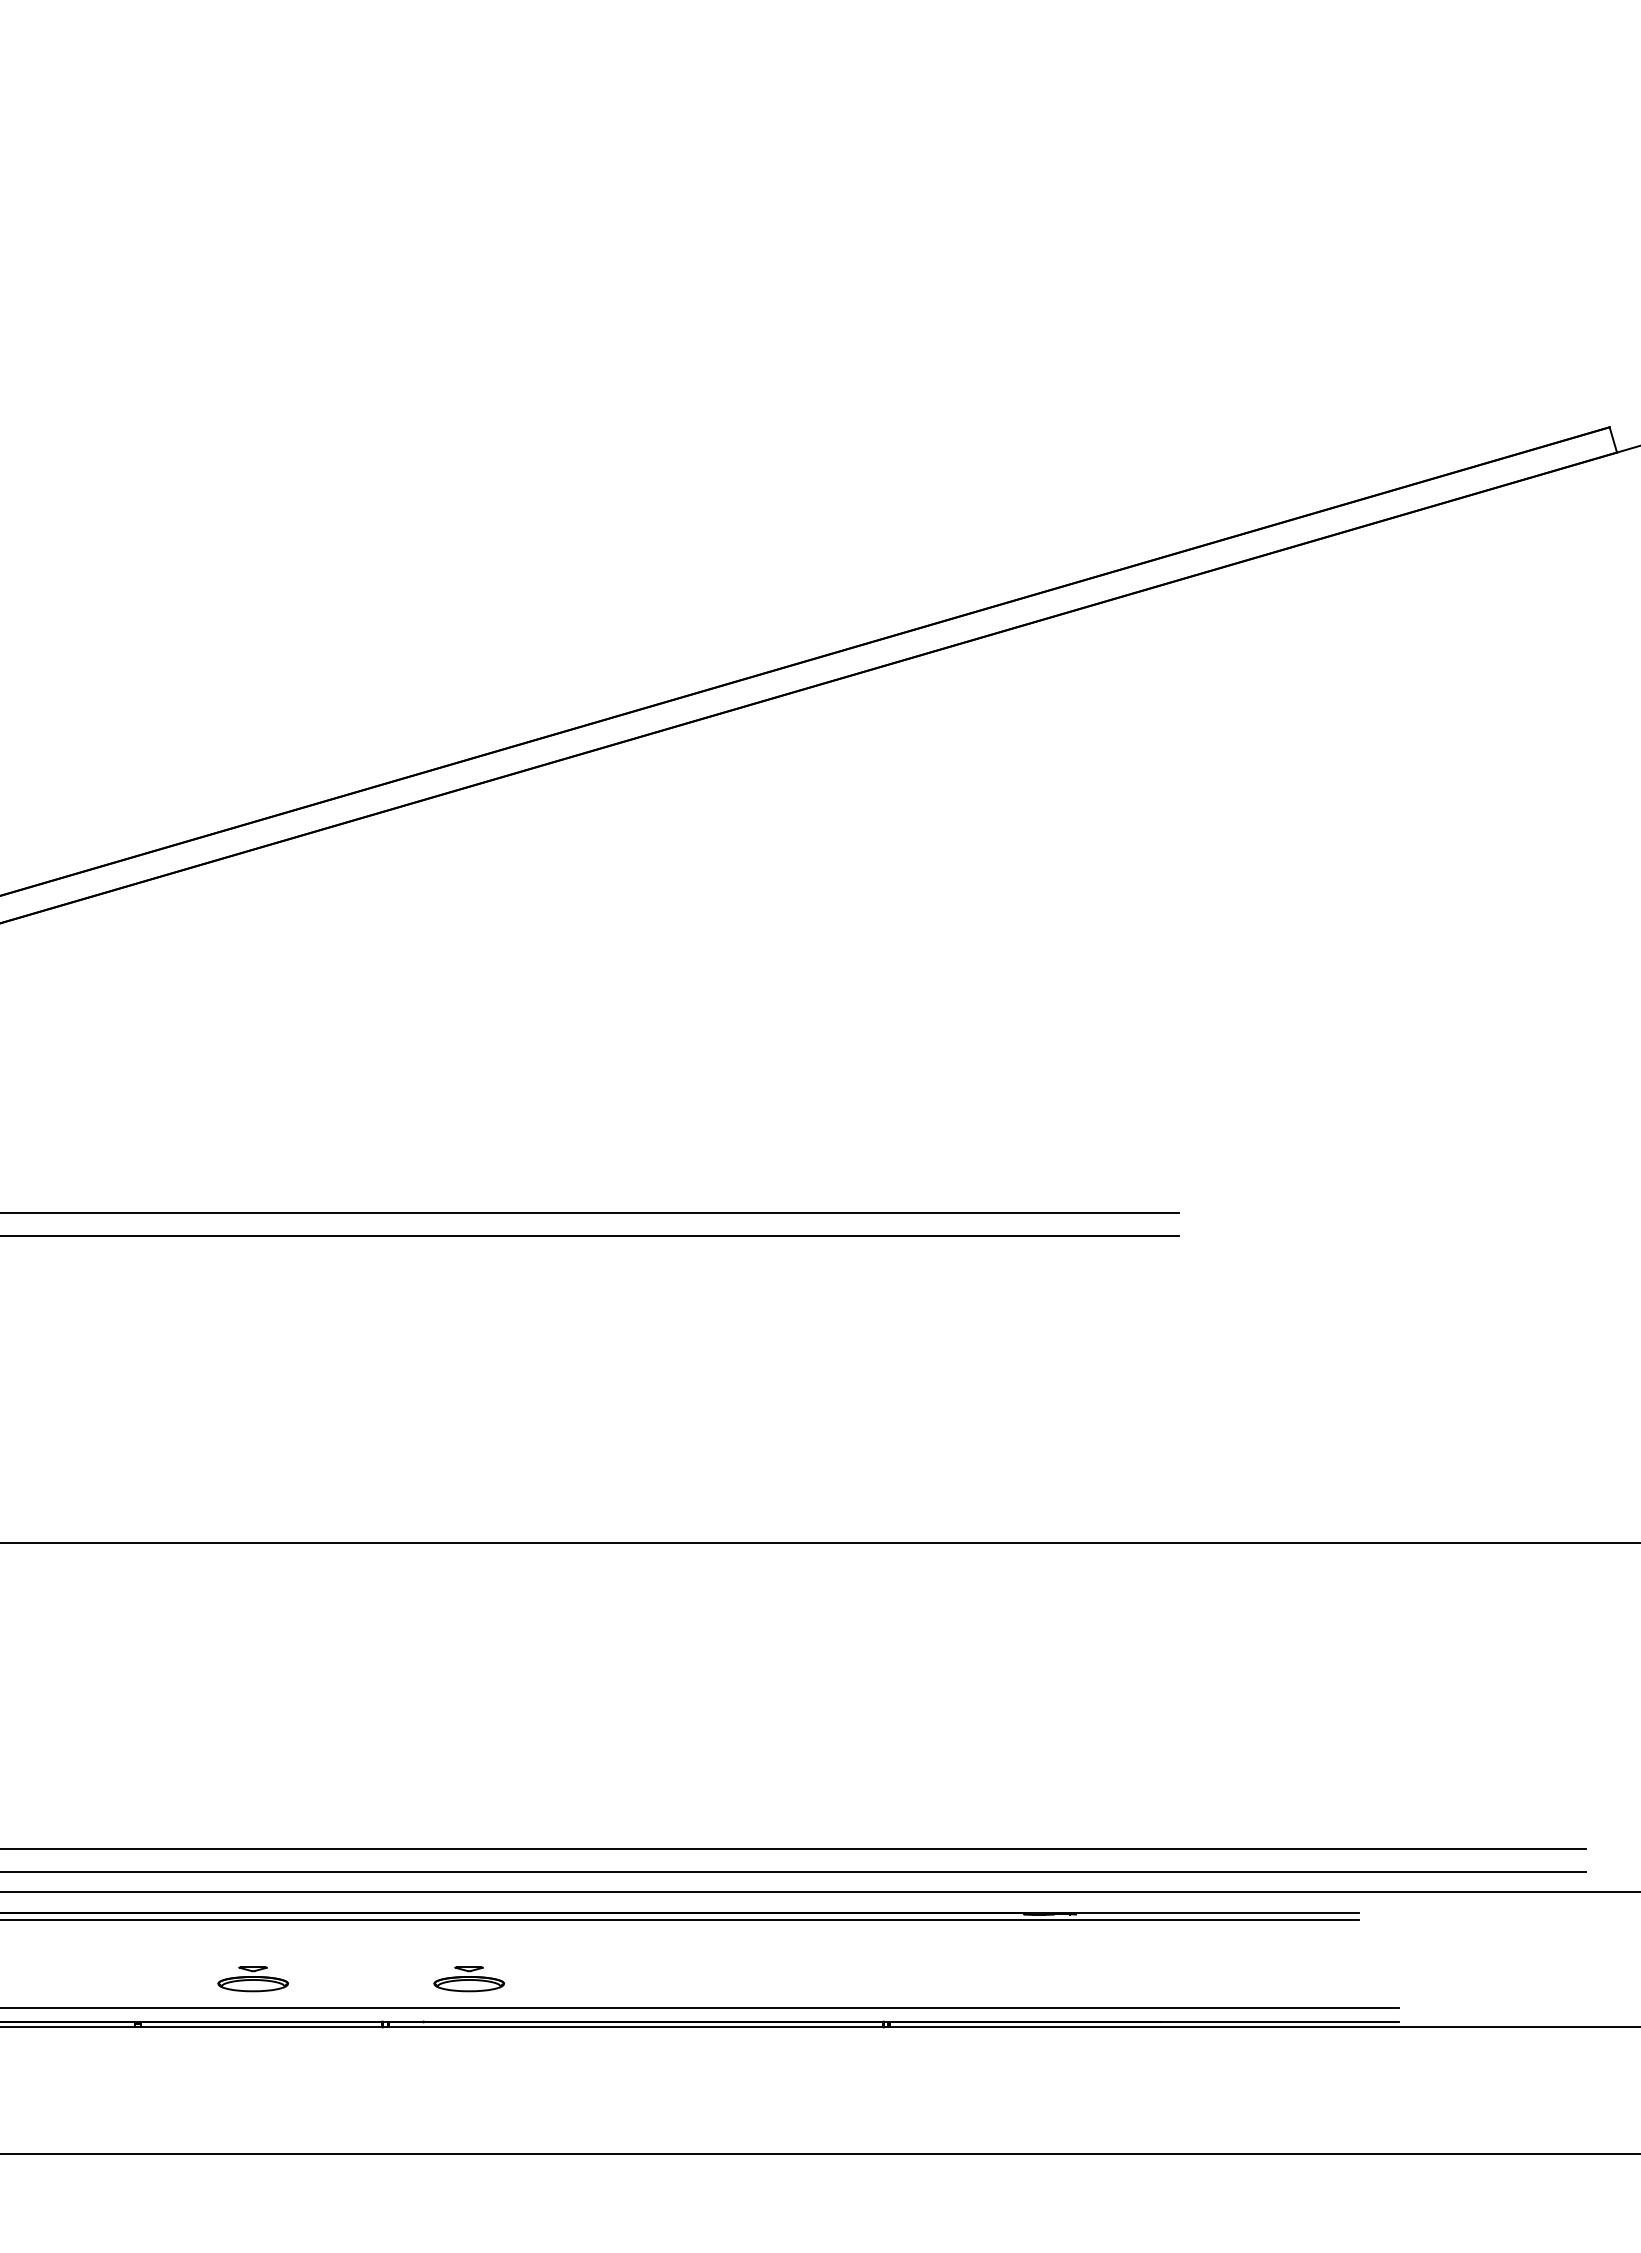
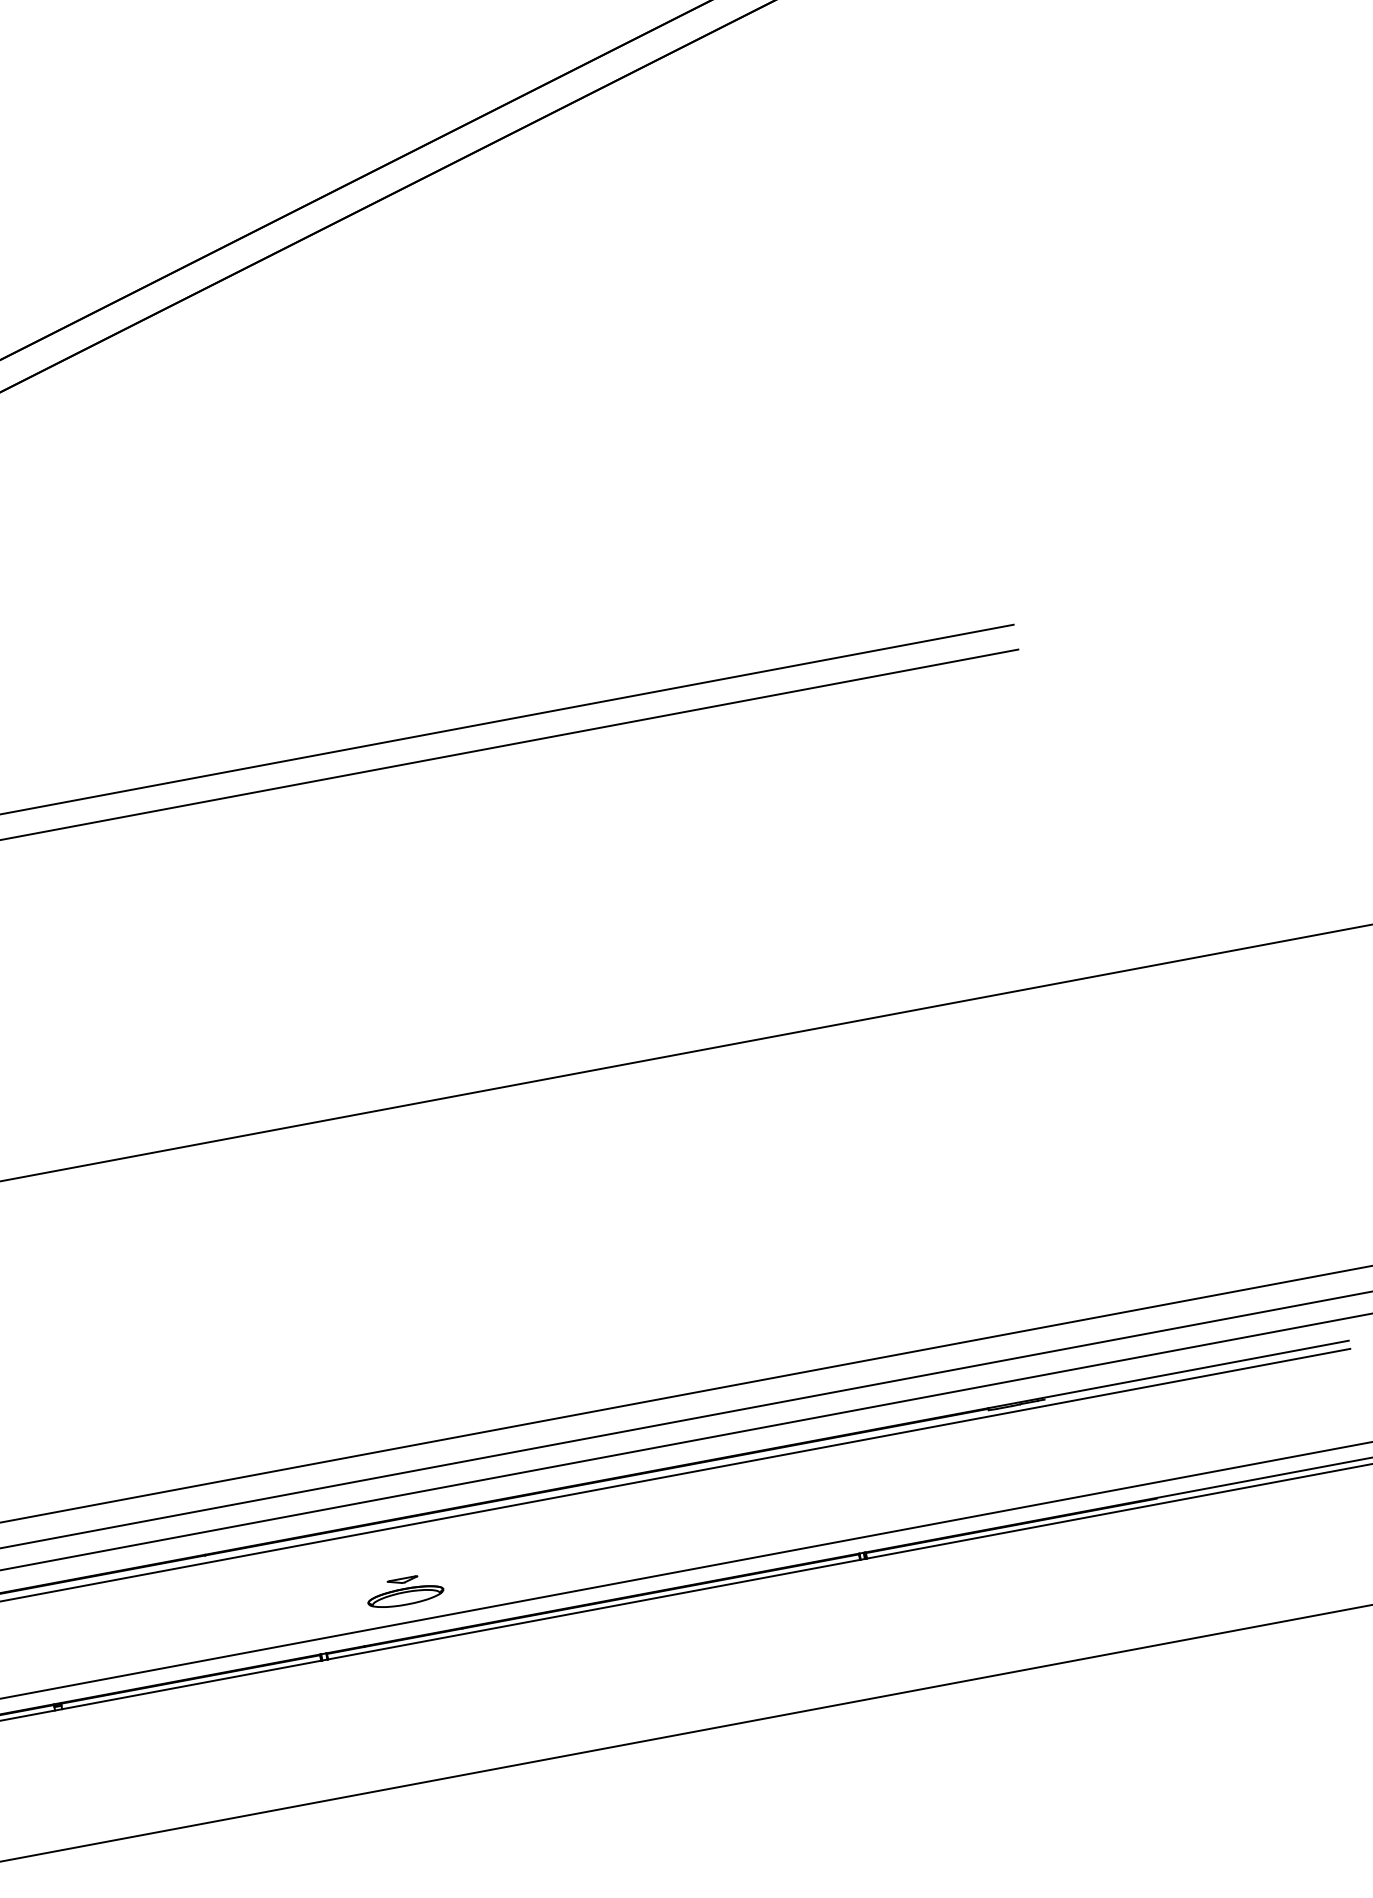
part: (252, 1979) -> (171, 1635), removed

